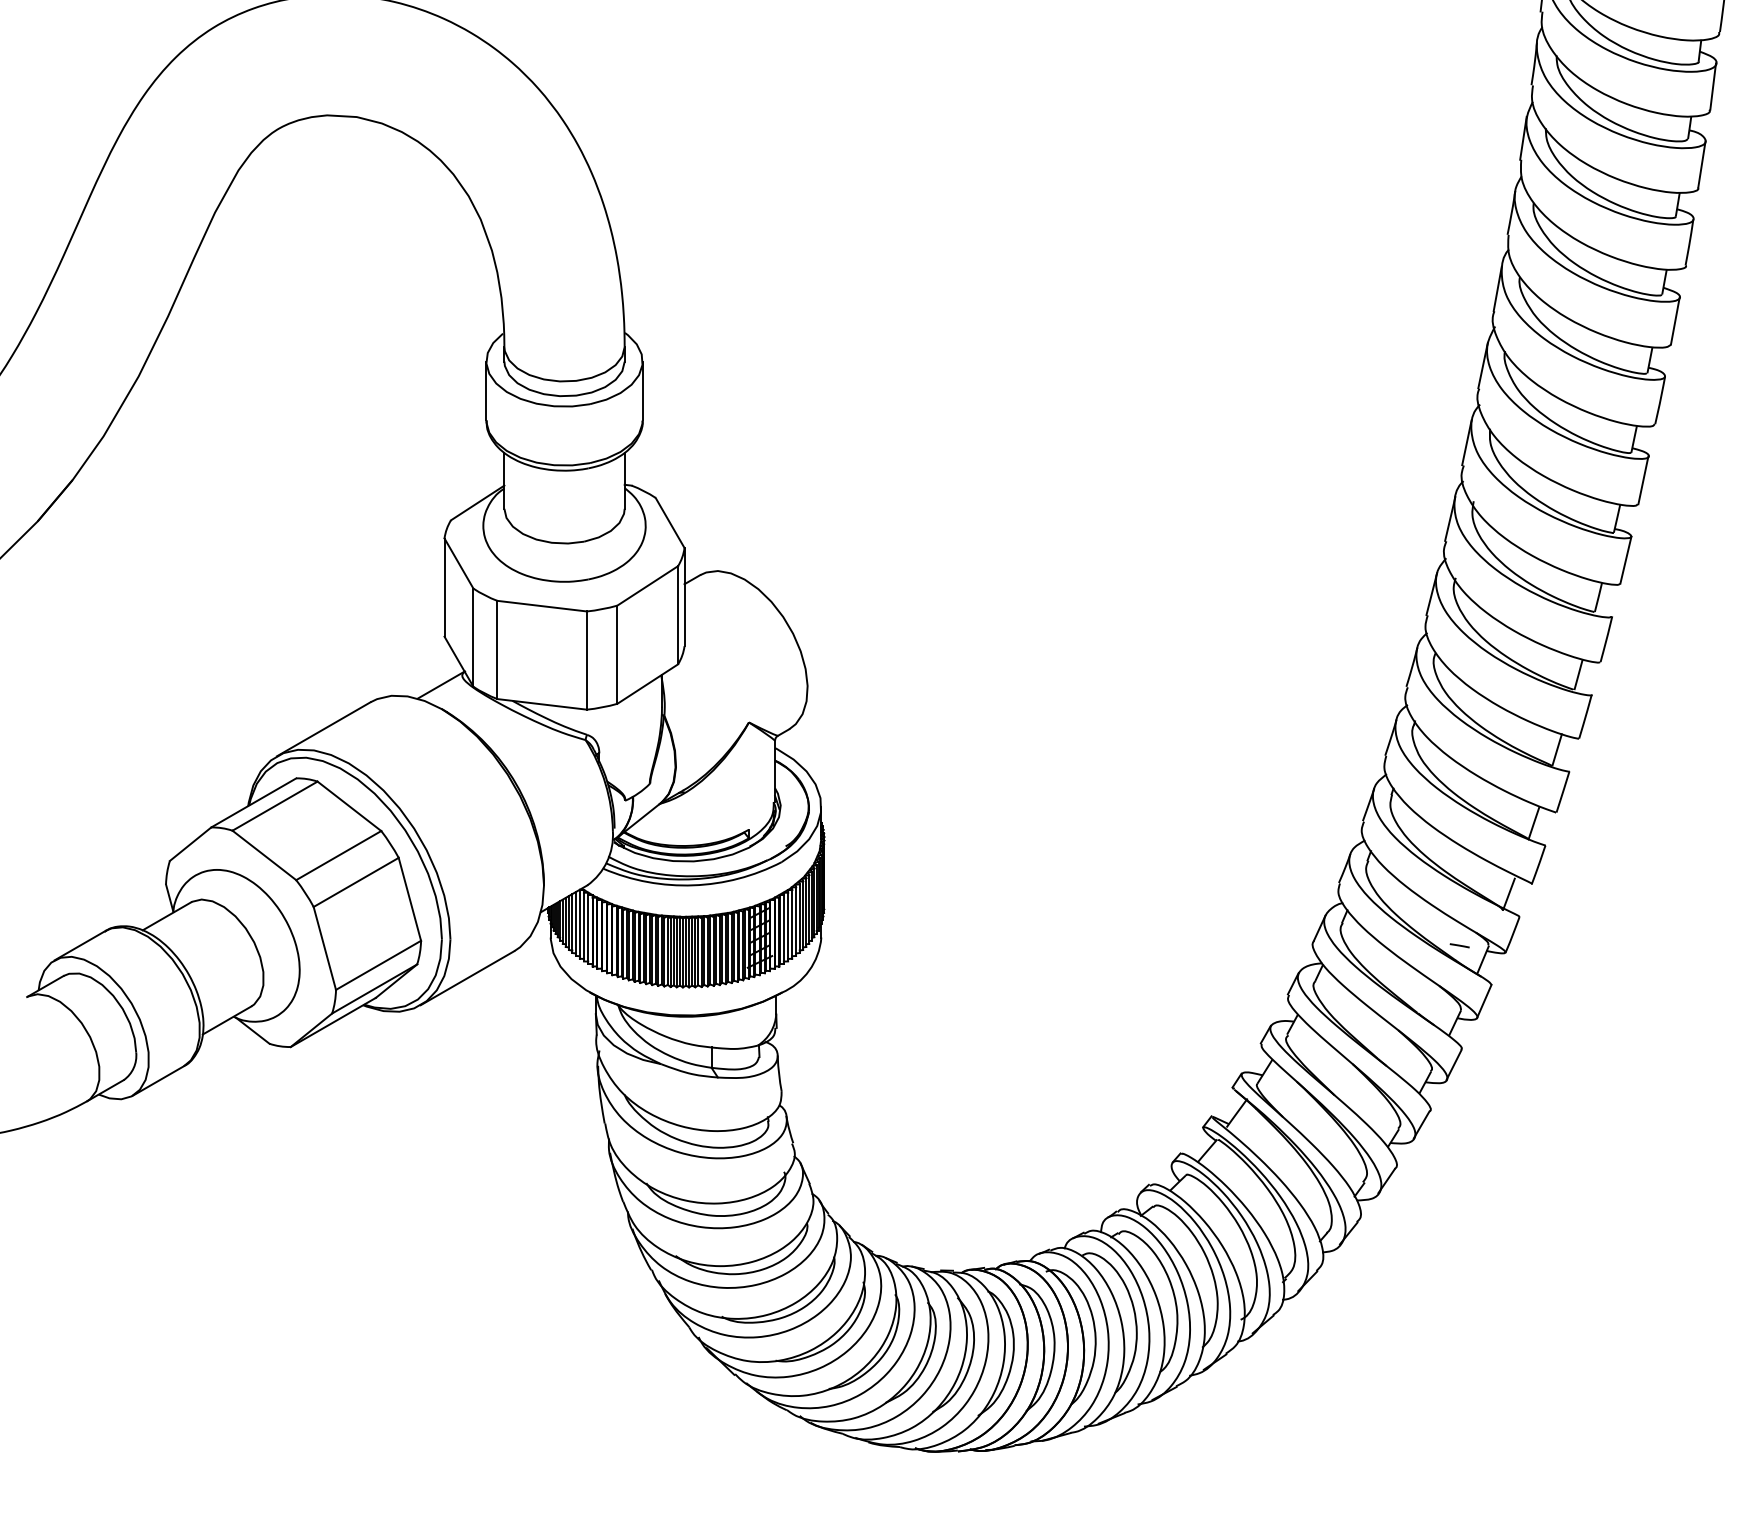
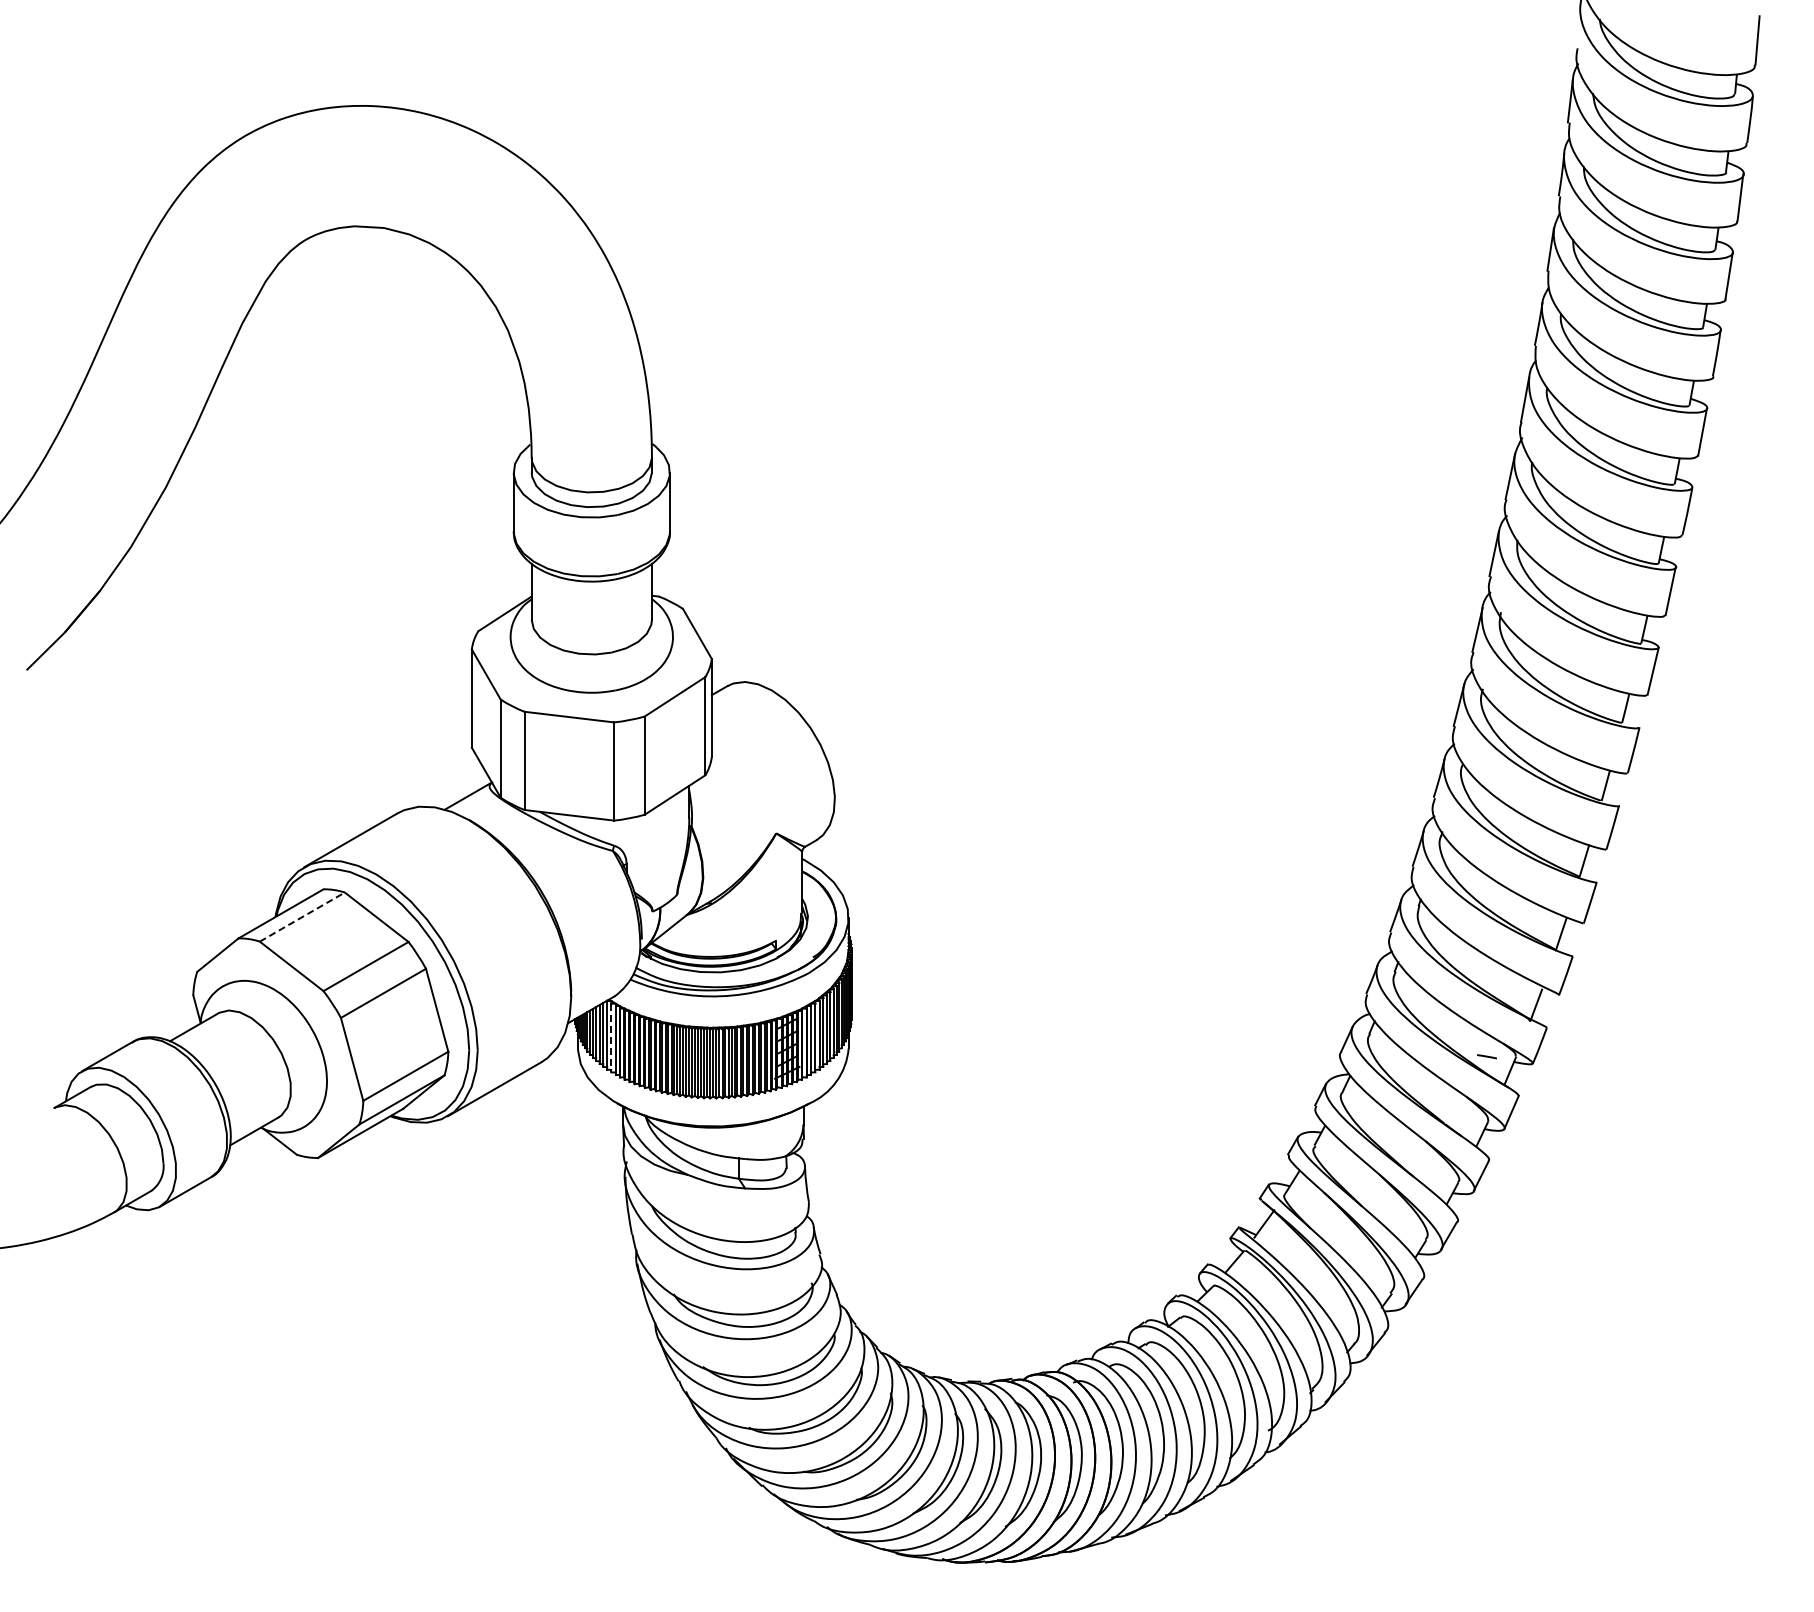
line: (275, 805) -> (302, 916), solid -> dashed
line: (584, 927) -> (611, 1038), solid -> dashed

